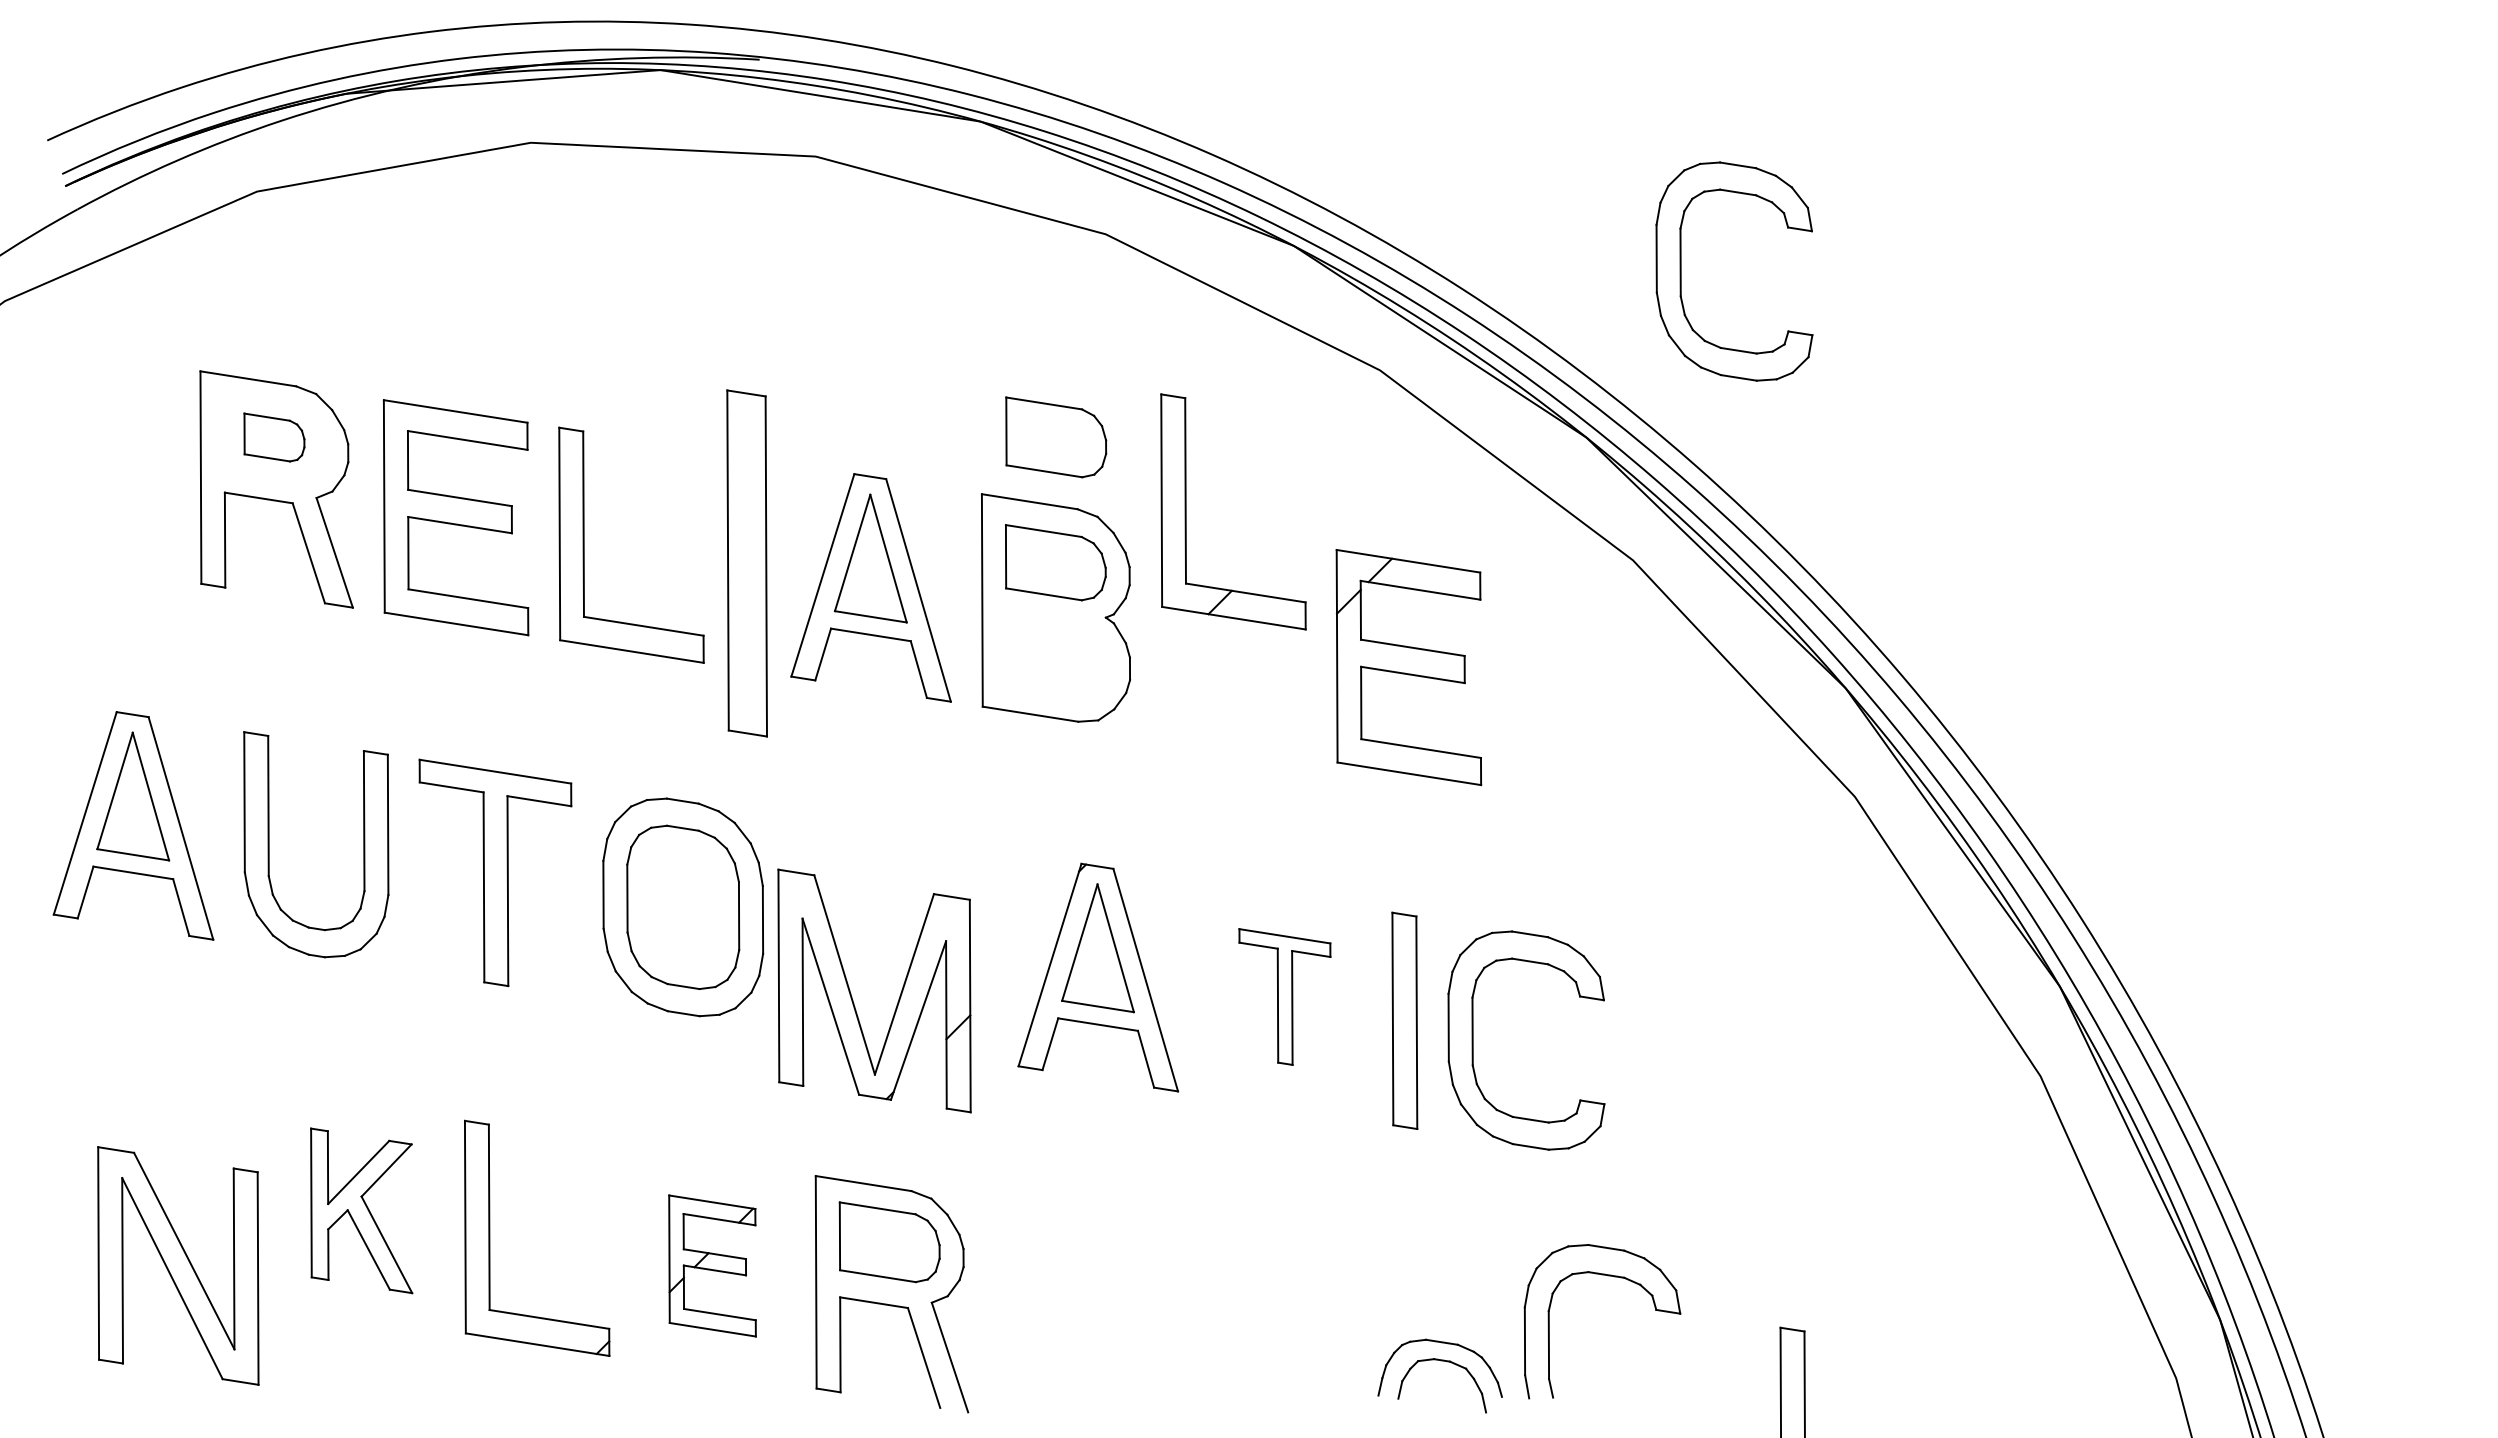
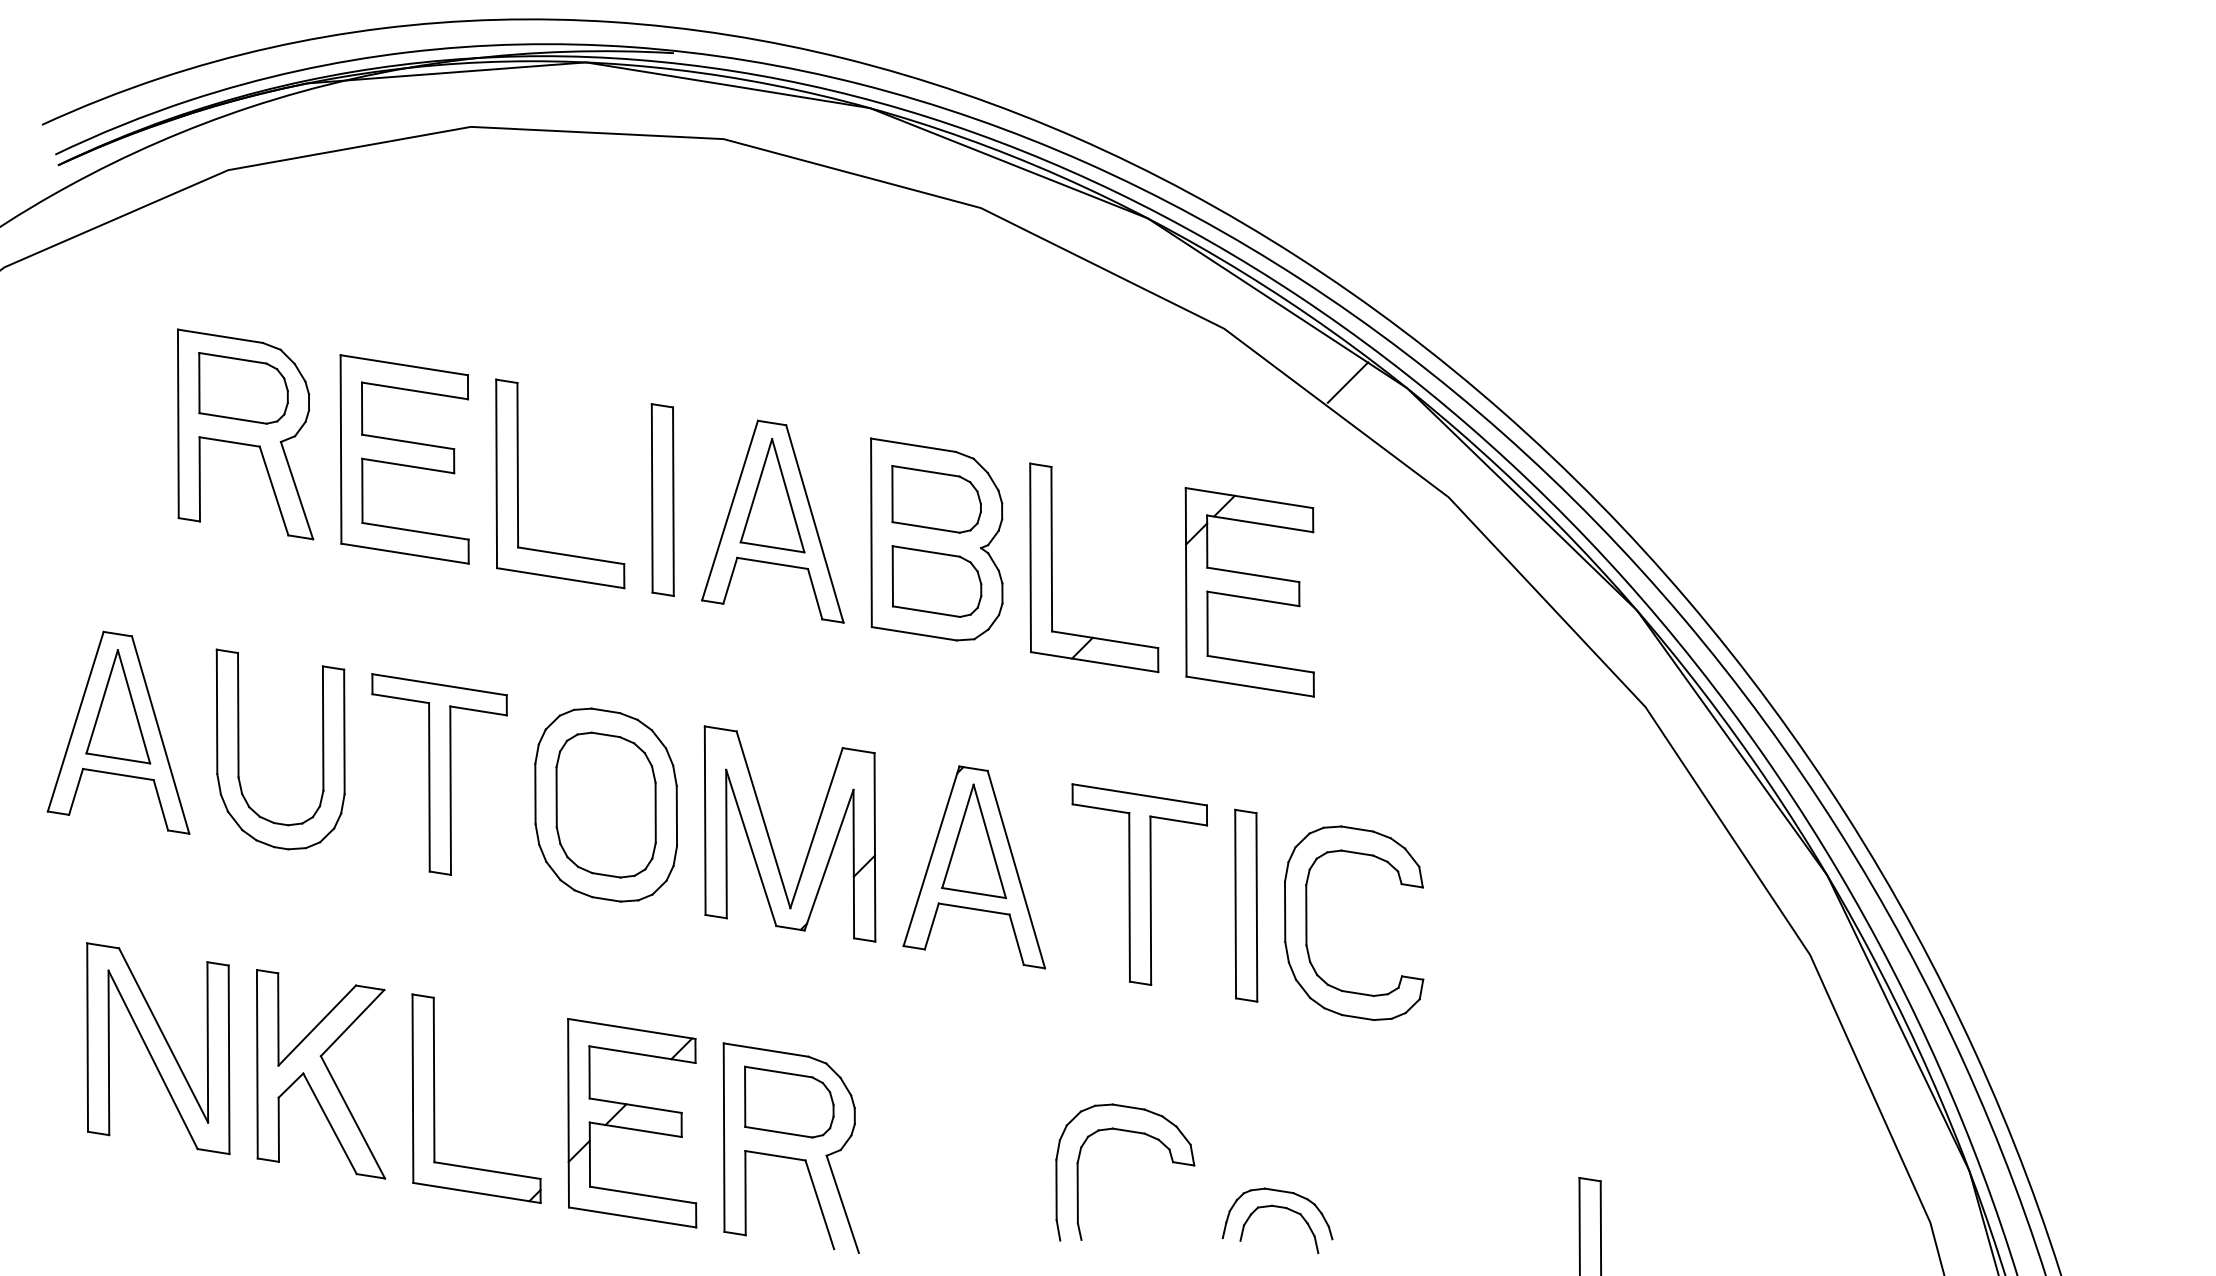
part: (1681, 271) -> (1491, 241), removed
line: (1519, 430) -> (1347, 382), added
part: (274, 437) -> (243, 388), size x1.67
part: (1056, 437) -> (937, 581), moved
part: (1186, 511) -> (1052, 567), moved
part: (746, 563) -> (662, 500), size x0.62
part: (852, 996) -> (770, 838), moved
part: (1284, 996) -> (1139, 884), size x1.67
part: (361, 1210) -> (320, 1073), size x1.43
part: (178, 1265) -> (158, 1048), moved
part: (712, 1265) -> (632, 1122), size x1.67
part: (1608, 1276) -> (1130, 1132), moved

